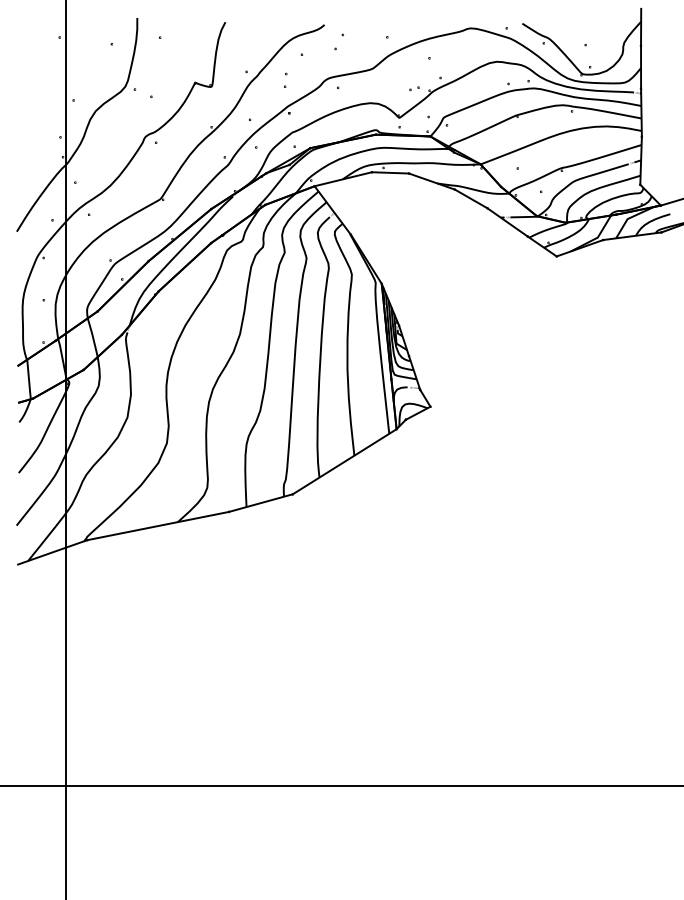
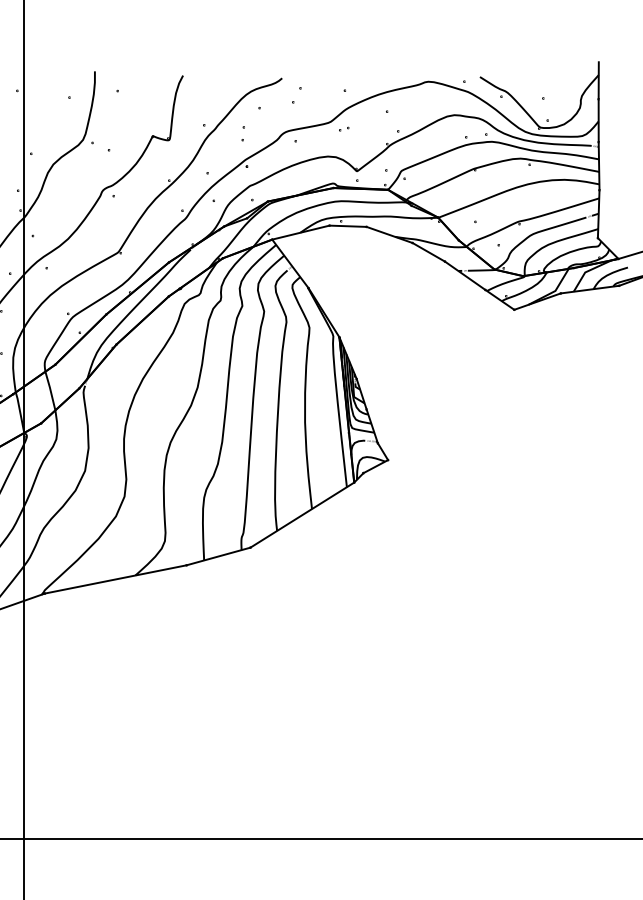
part: (414, 88) -> (344, 128), moved

